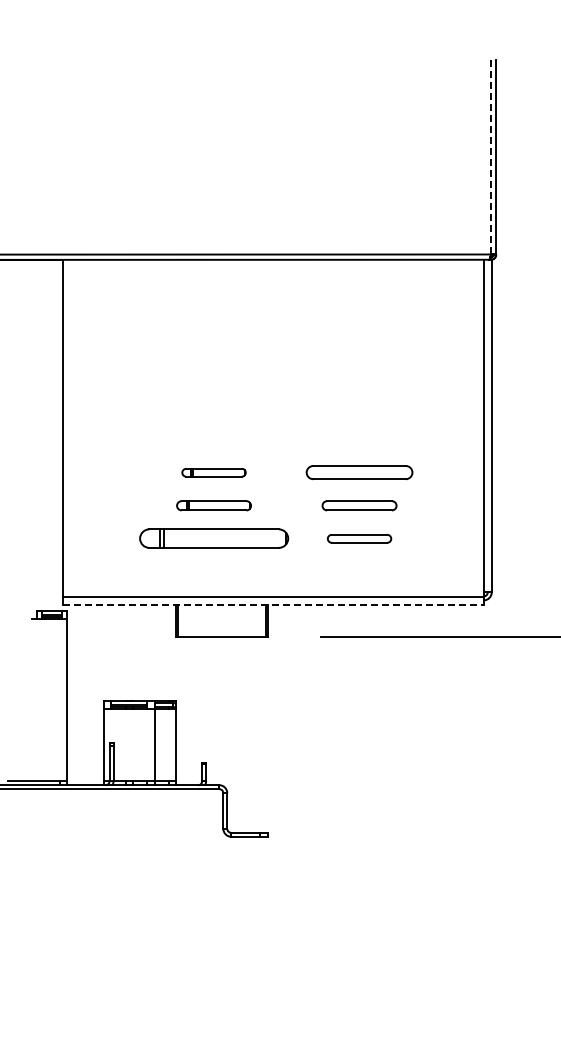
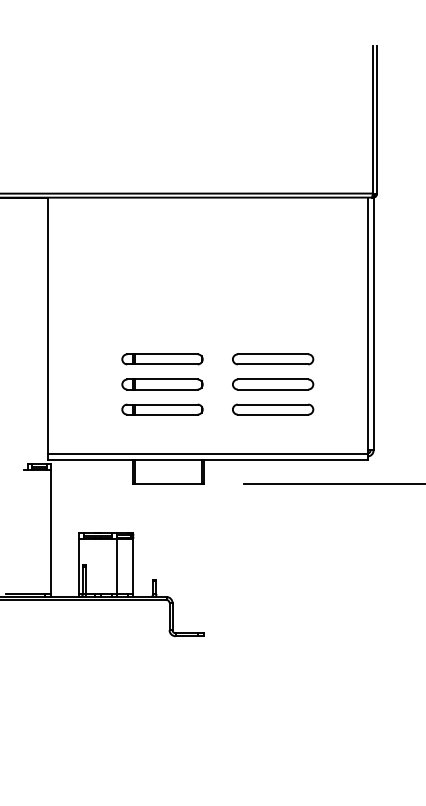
line: (490, 157) -> (372, 119), dashed -> solid
part: (213, 472) -> (162, 359), size x1.67
part: (213, 505) -> (162, 384), size x1.43
part: (359, 505) -> (273, 384), size x1.43
part: (213, 538) -> (162, 409), size x0.71
part: (359, 538) -> (273, 409), size x1.67
line: (274, 604) -> (208, 459), dashed -> solid

